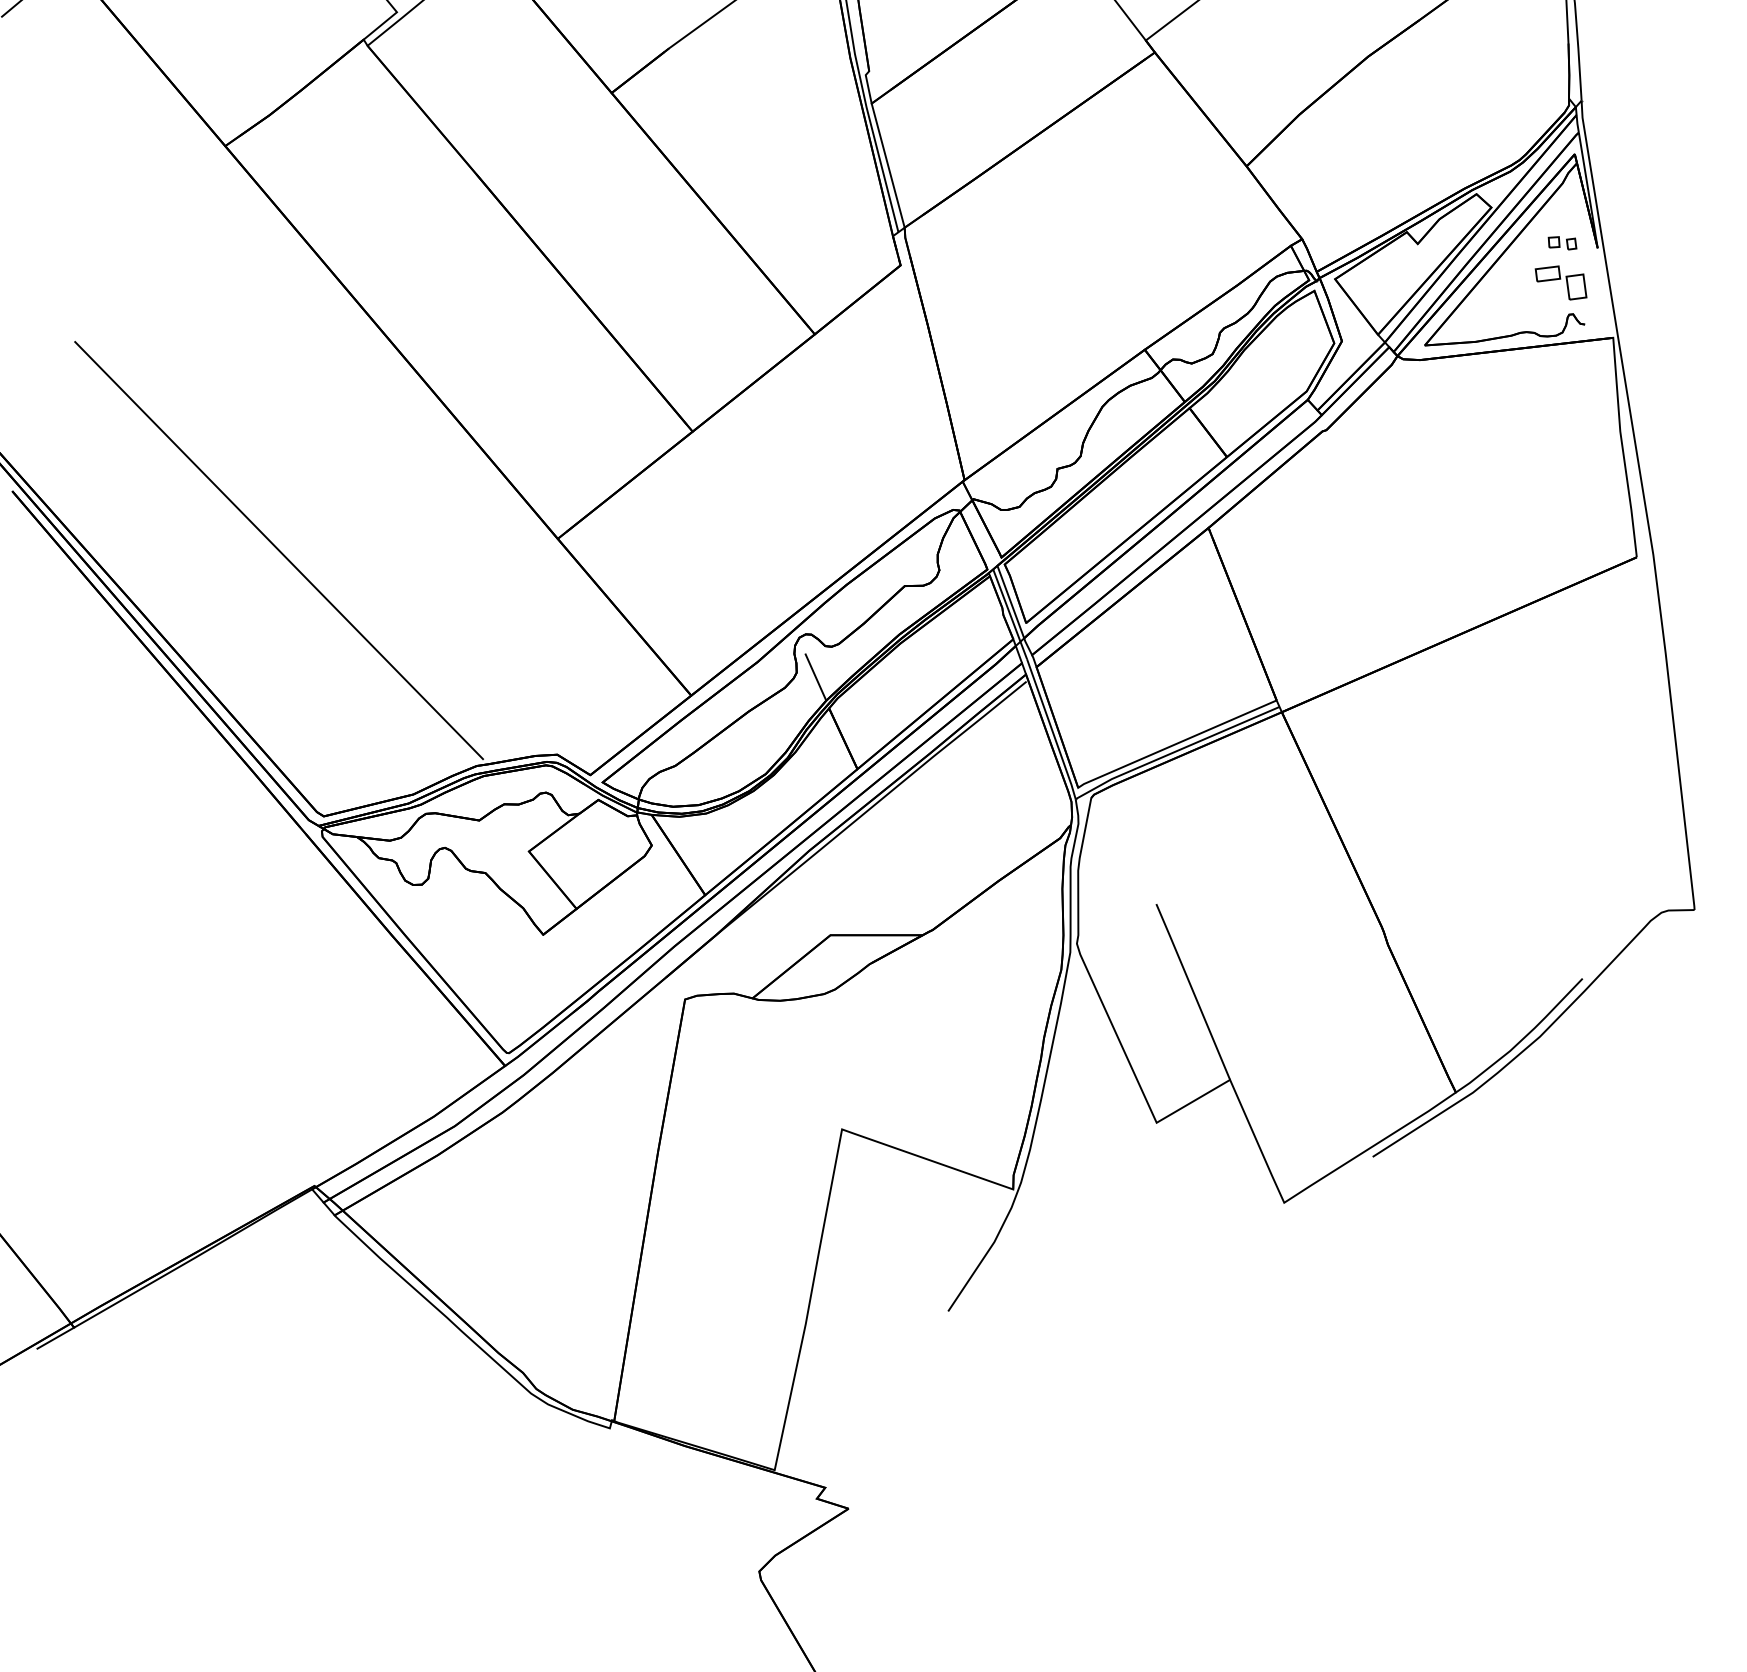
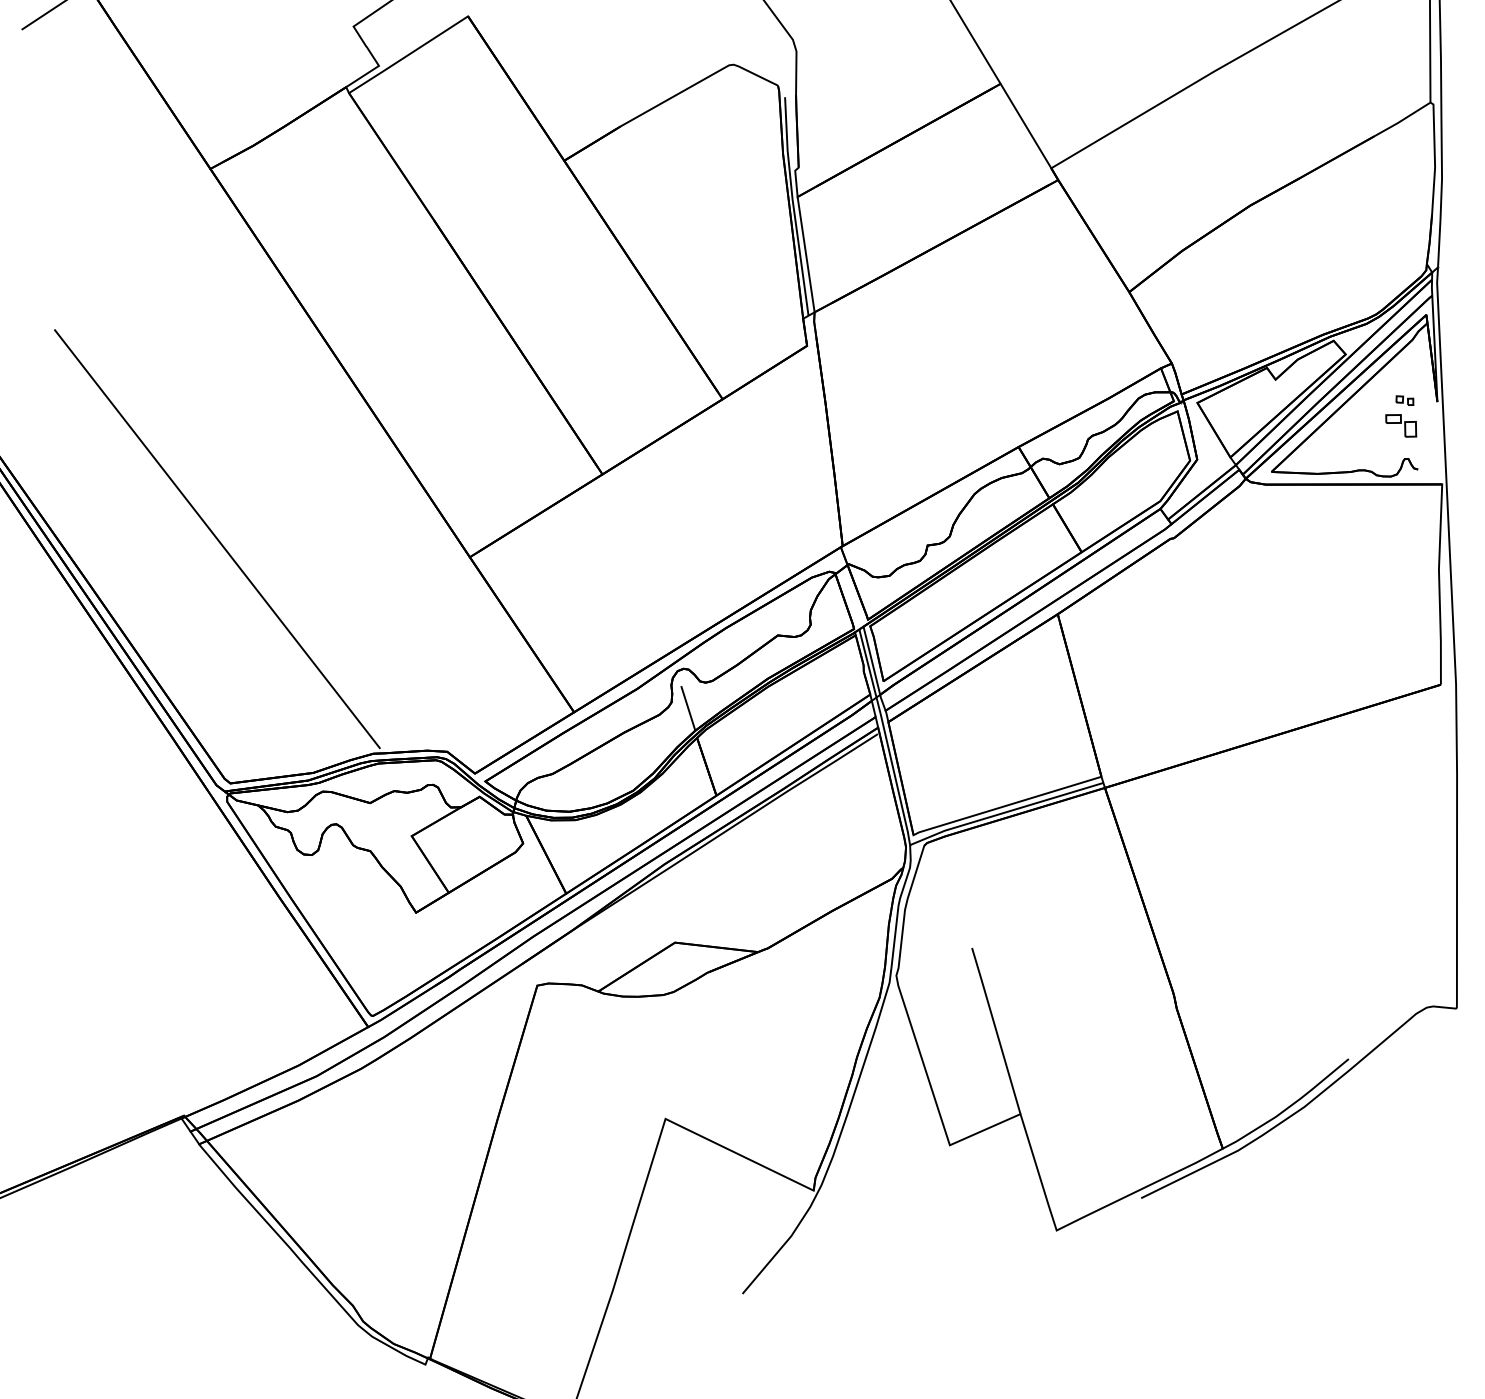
part: (1560, 268) -> (1401, 416), size x0.7

